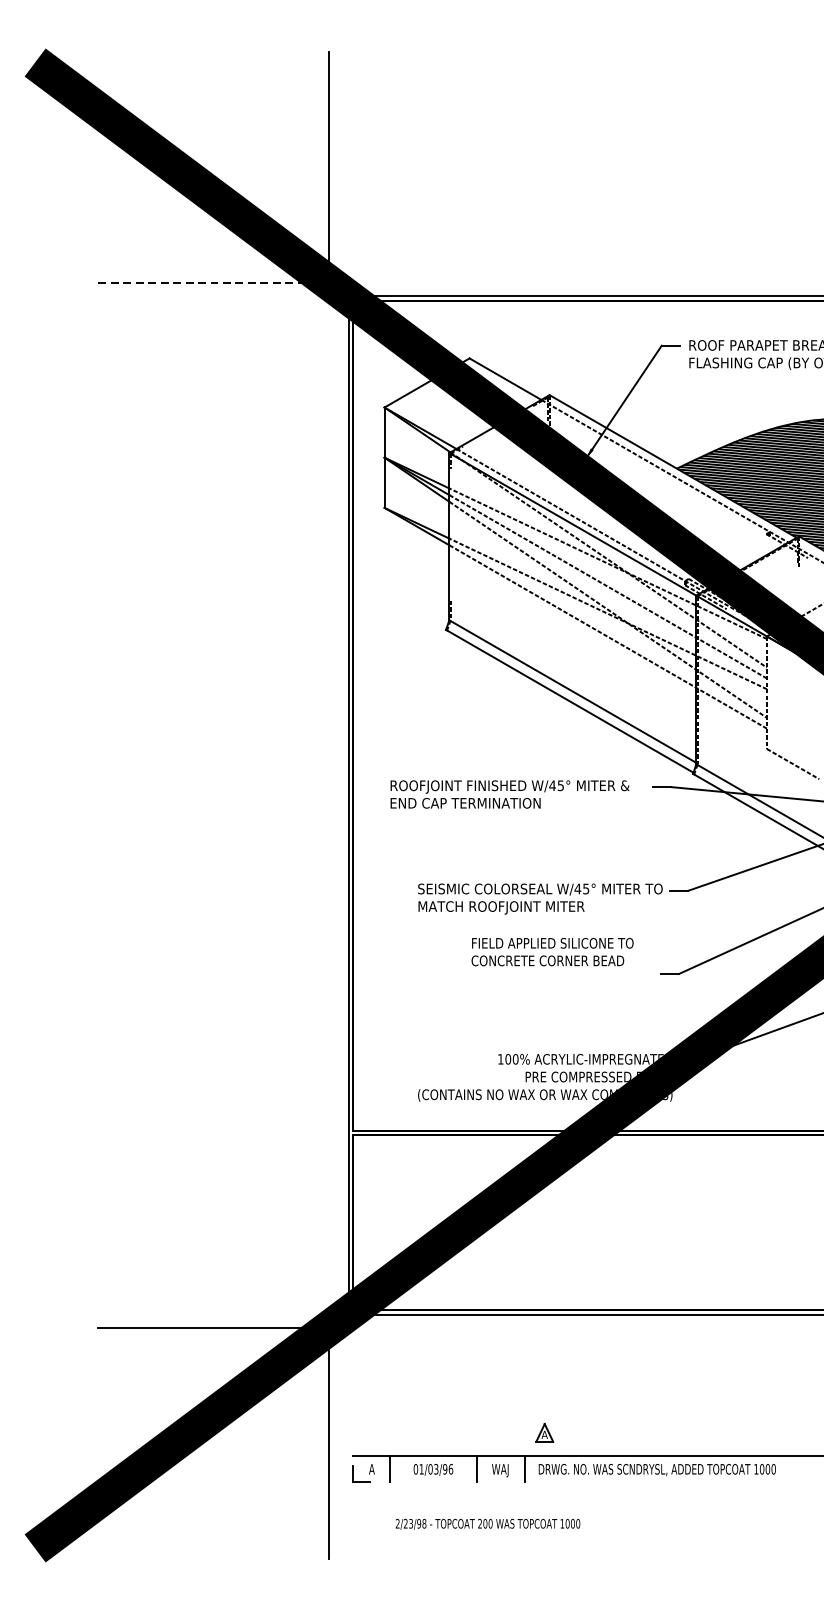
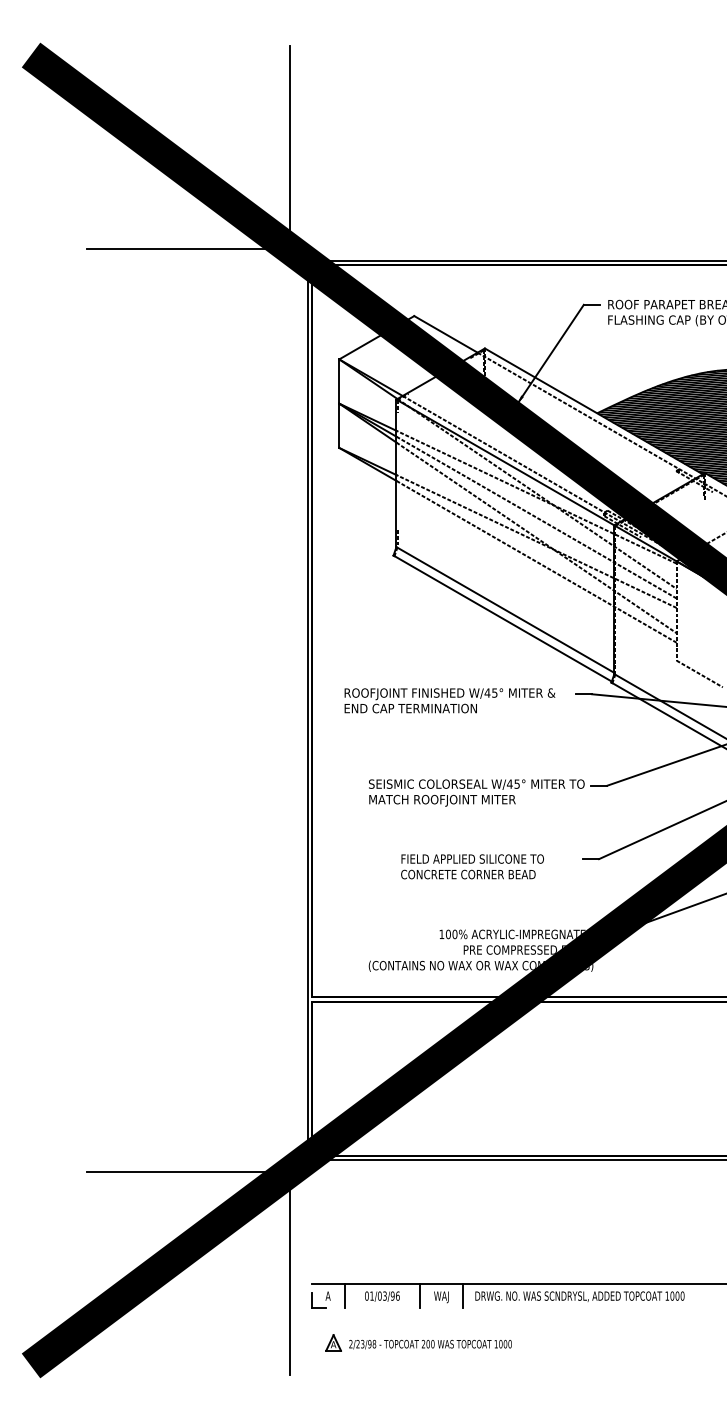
line: (213, 282) -> (188, 249), dashed -> solid
text: (552, 951) -> (472, 866), moved
part: (544, 1432) -> (333, 1342), moved

